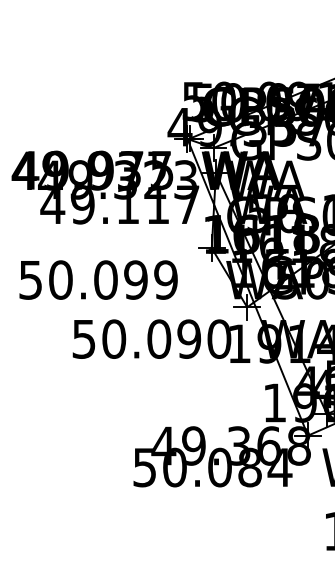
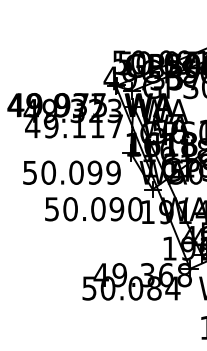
text: (97, 279) -> (71, 172), moved

